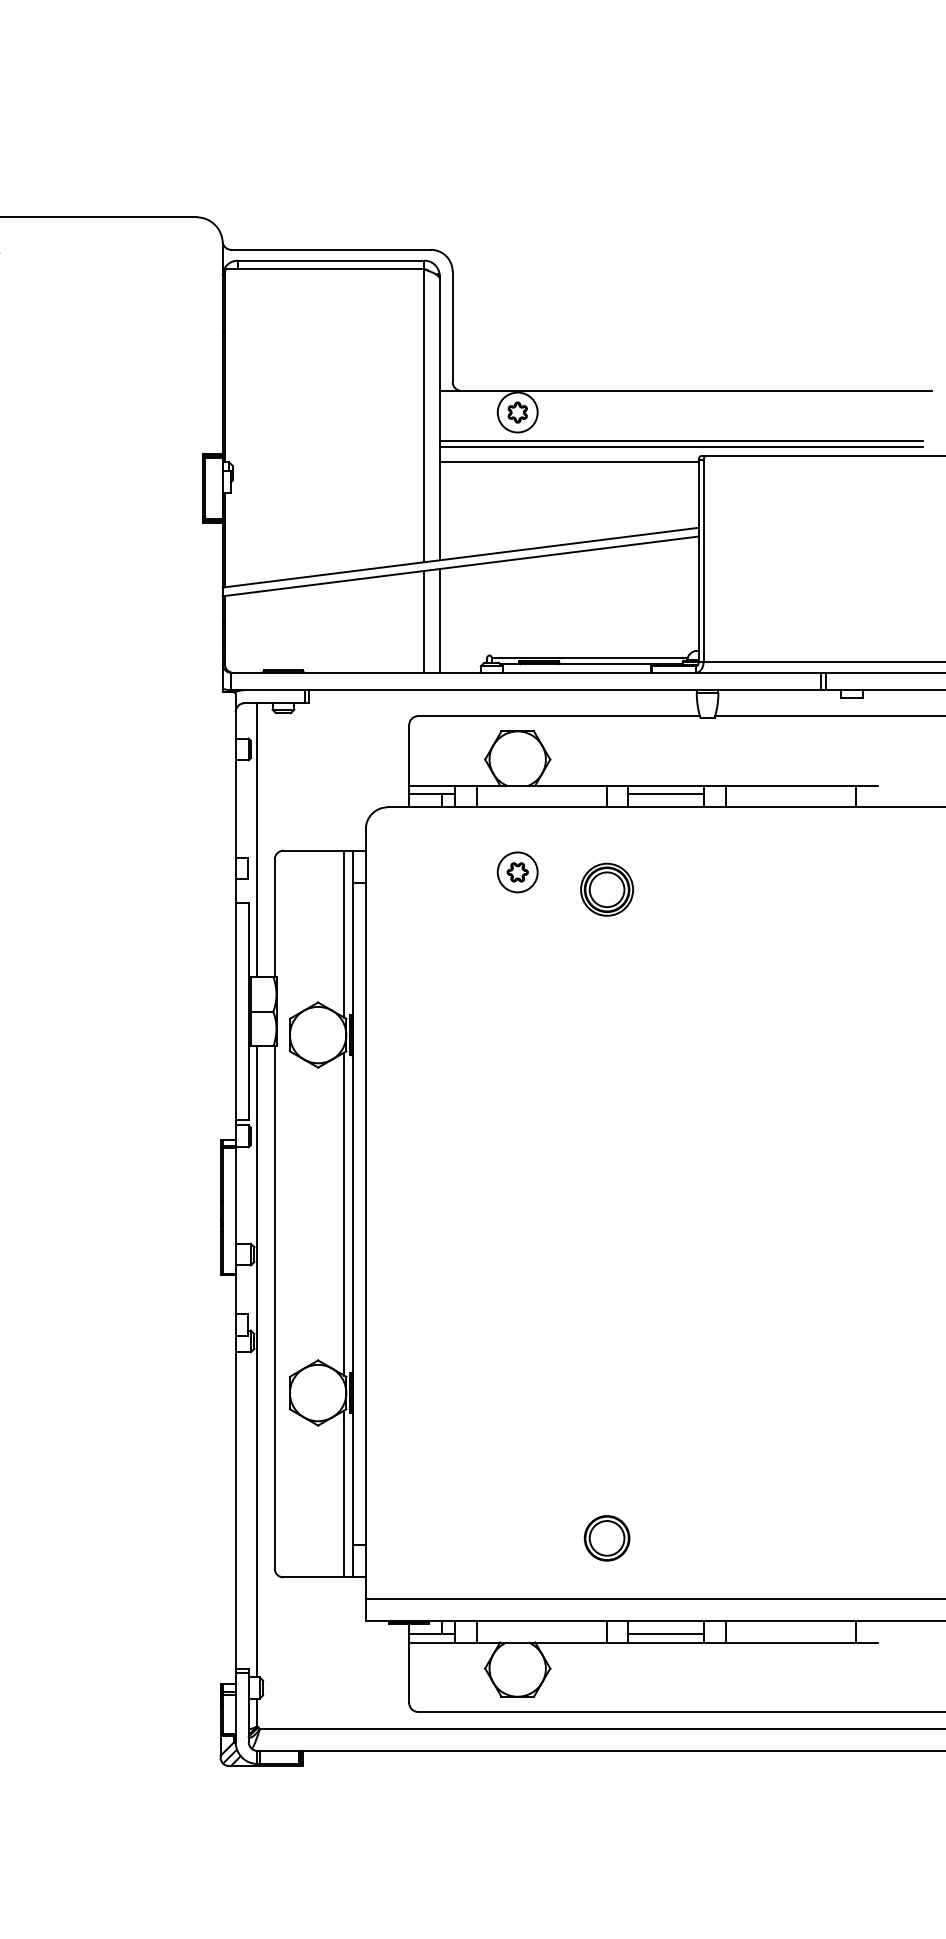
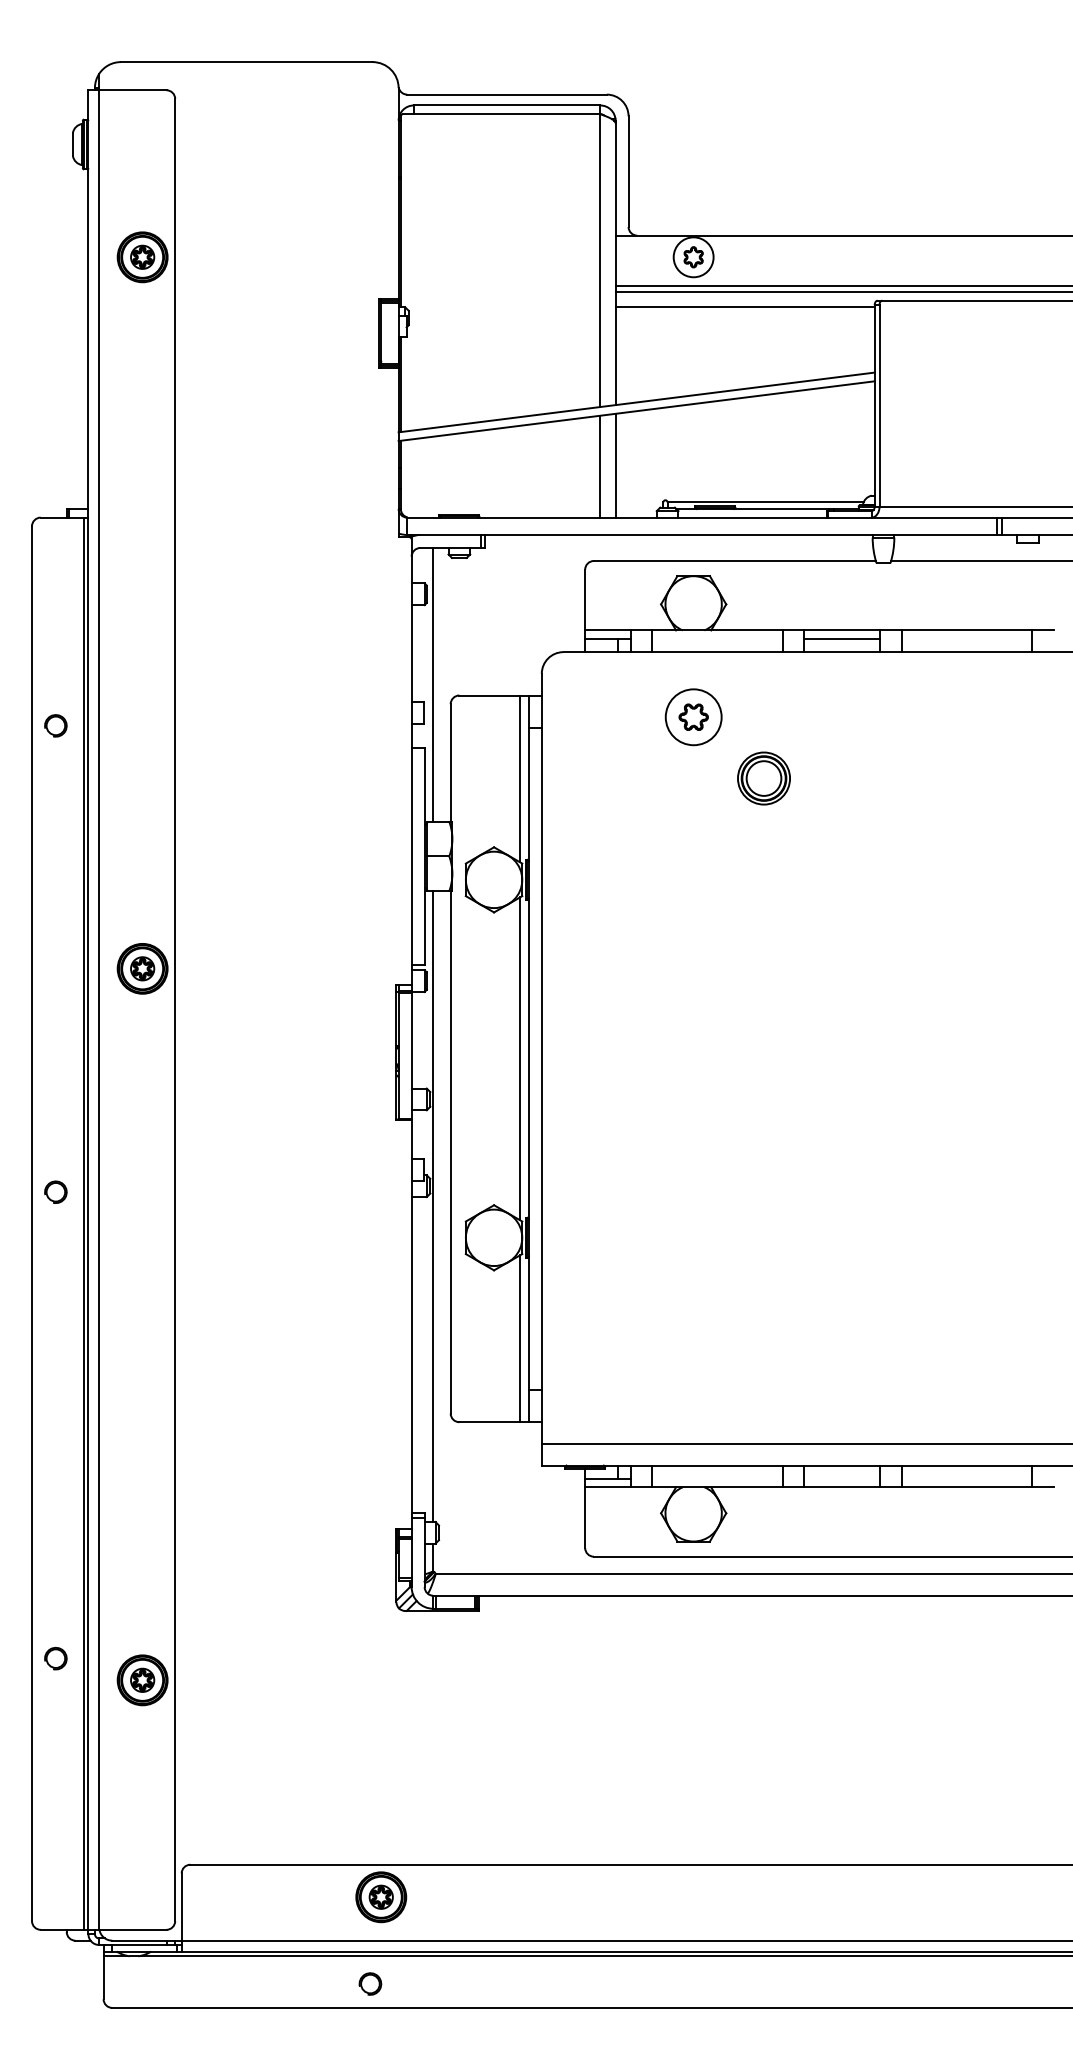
part: (517, 871) -> (693, 716), size x1.4
part: (606, 889) -> (763, 778), moved
part: (606, 1537) -> (782, 1382), removed
line: (666, 1633) -> (842, 1478), removed

